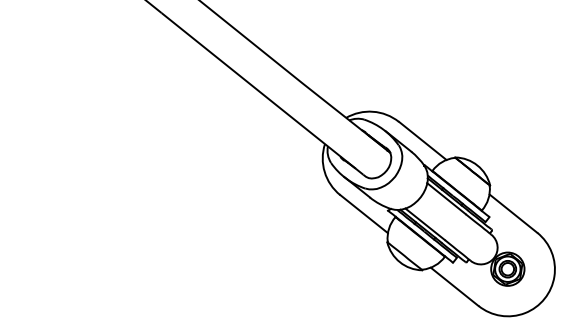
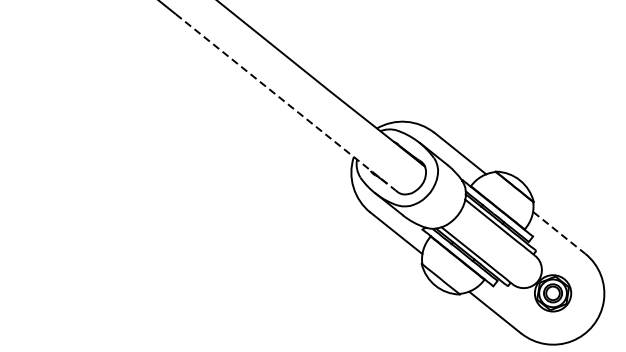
line: (262, 94) -> (285, 103), solid -> dashed
line: (513, 213) -> (559, 232), solid -> dashed

